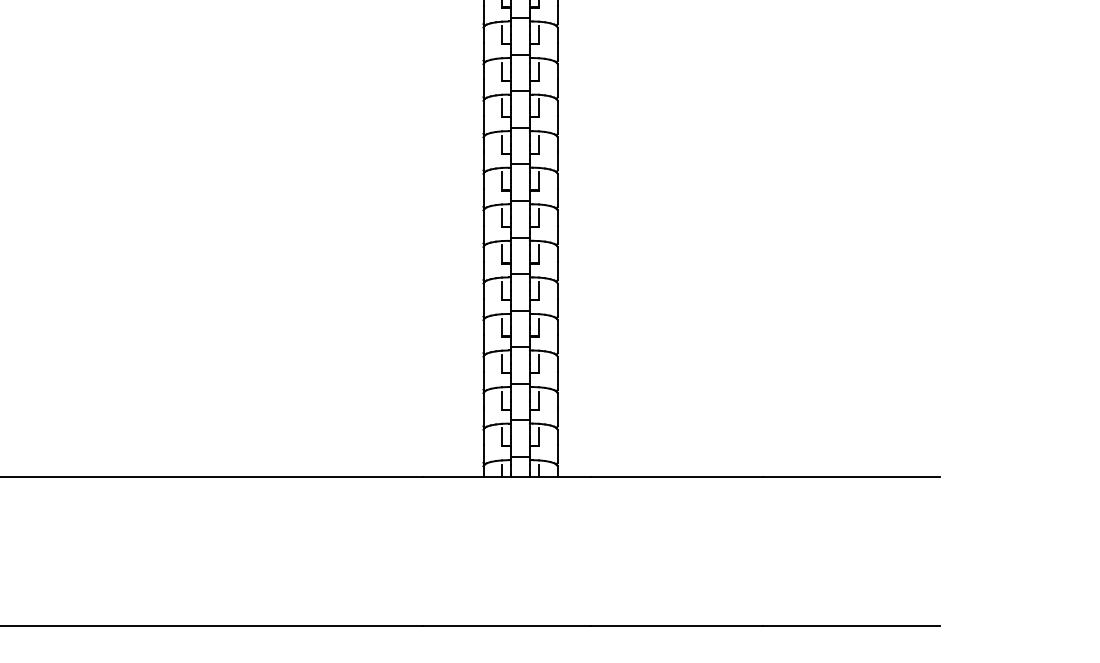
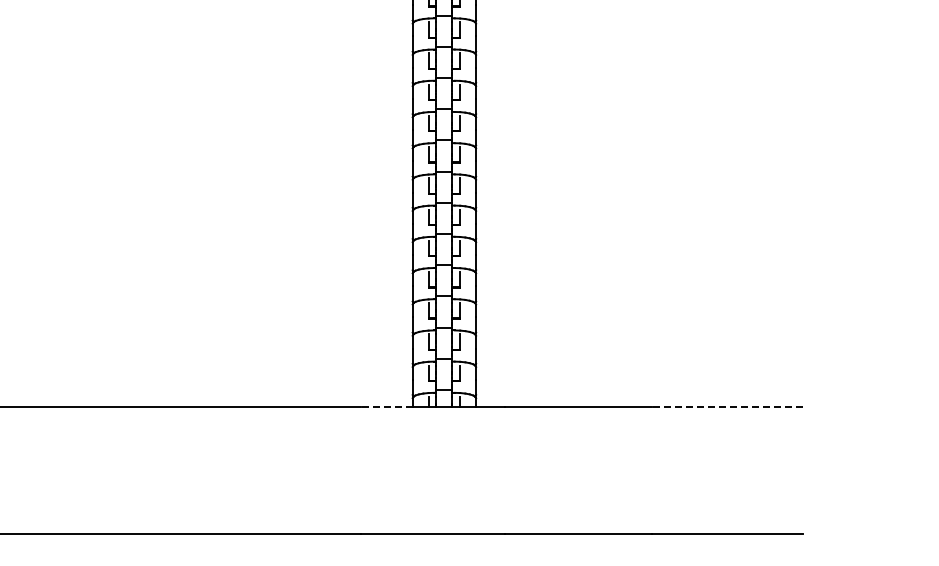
line: (453, 477) -> (387, 407), solid -> dashed
line: (851, 477) -> (726, 407), solid -> dashed

